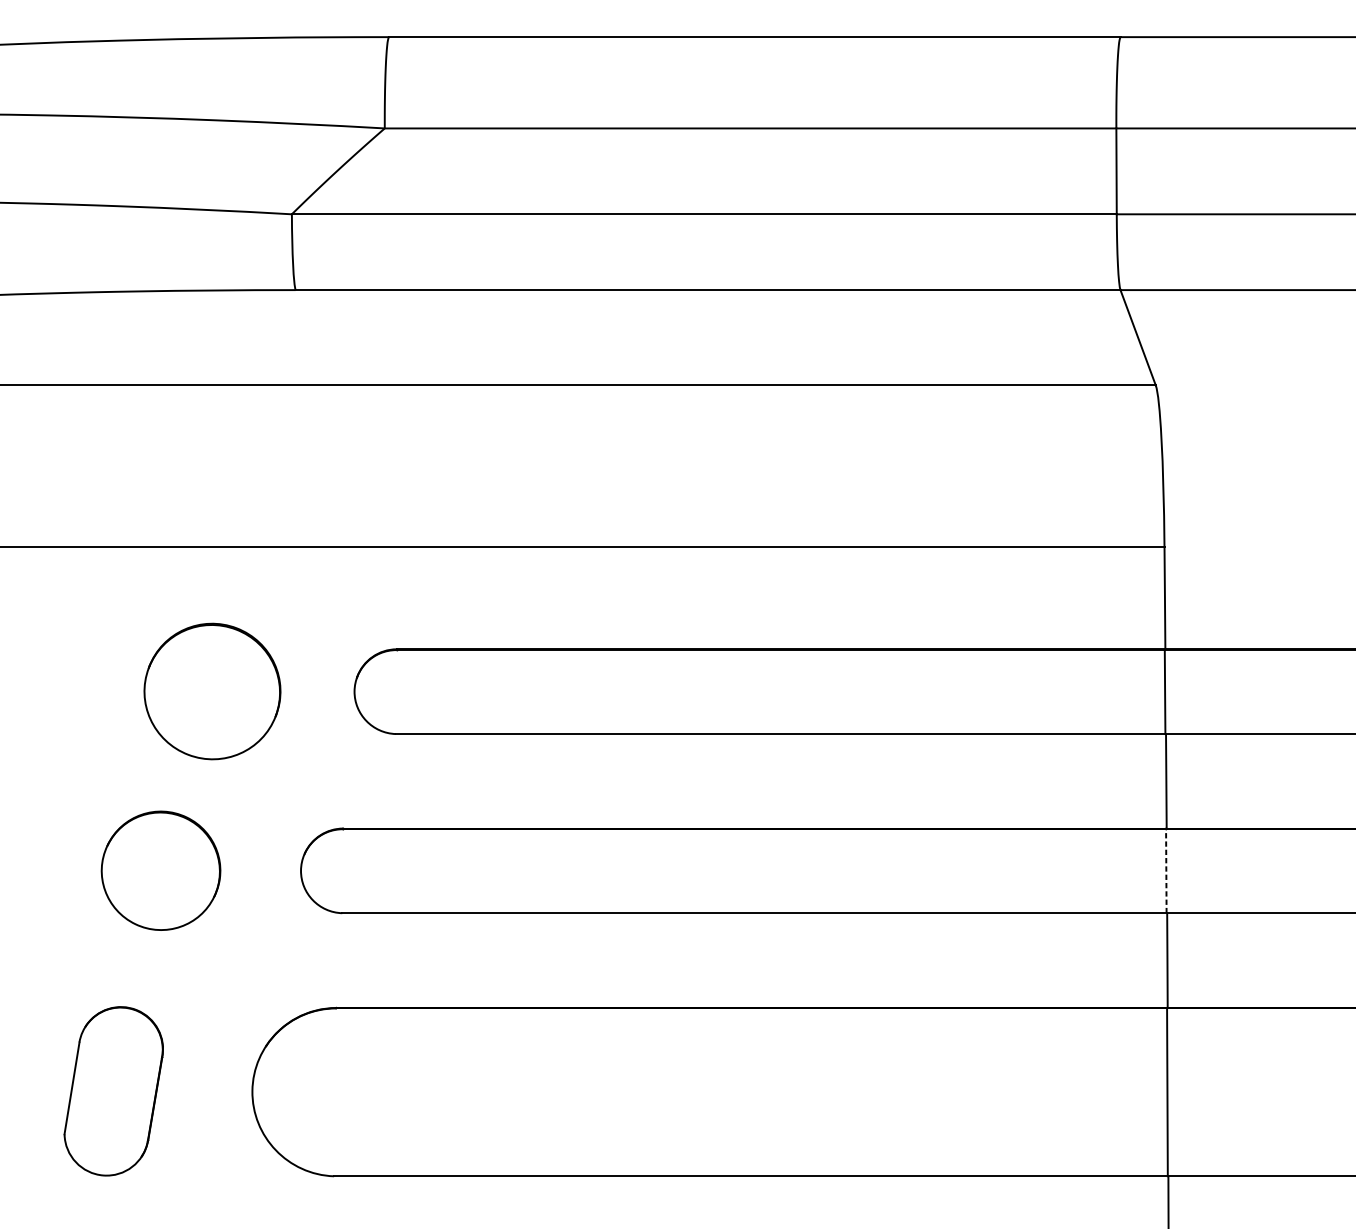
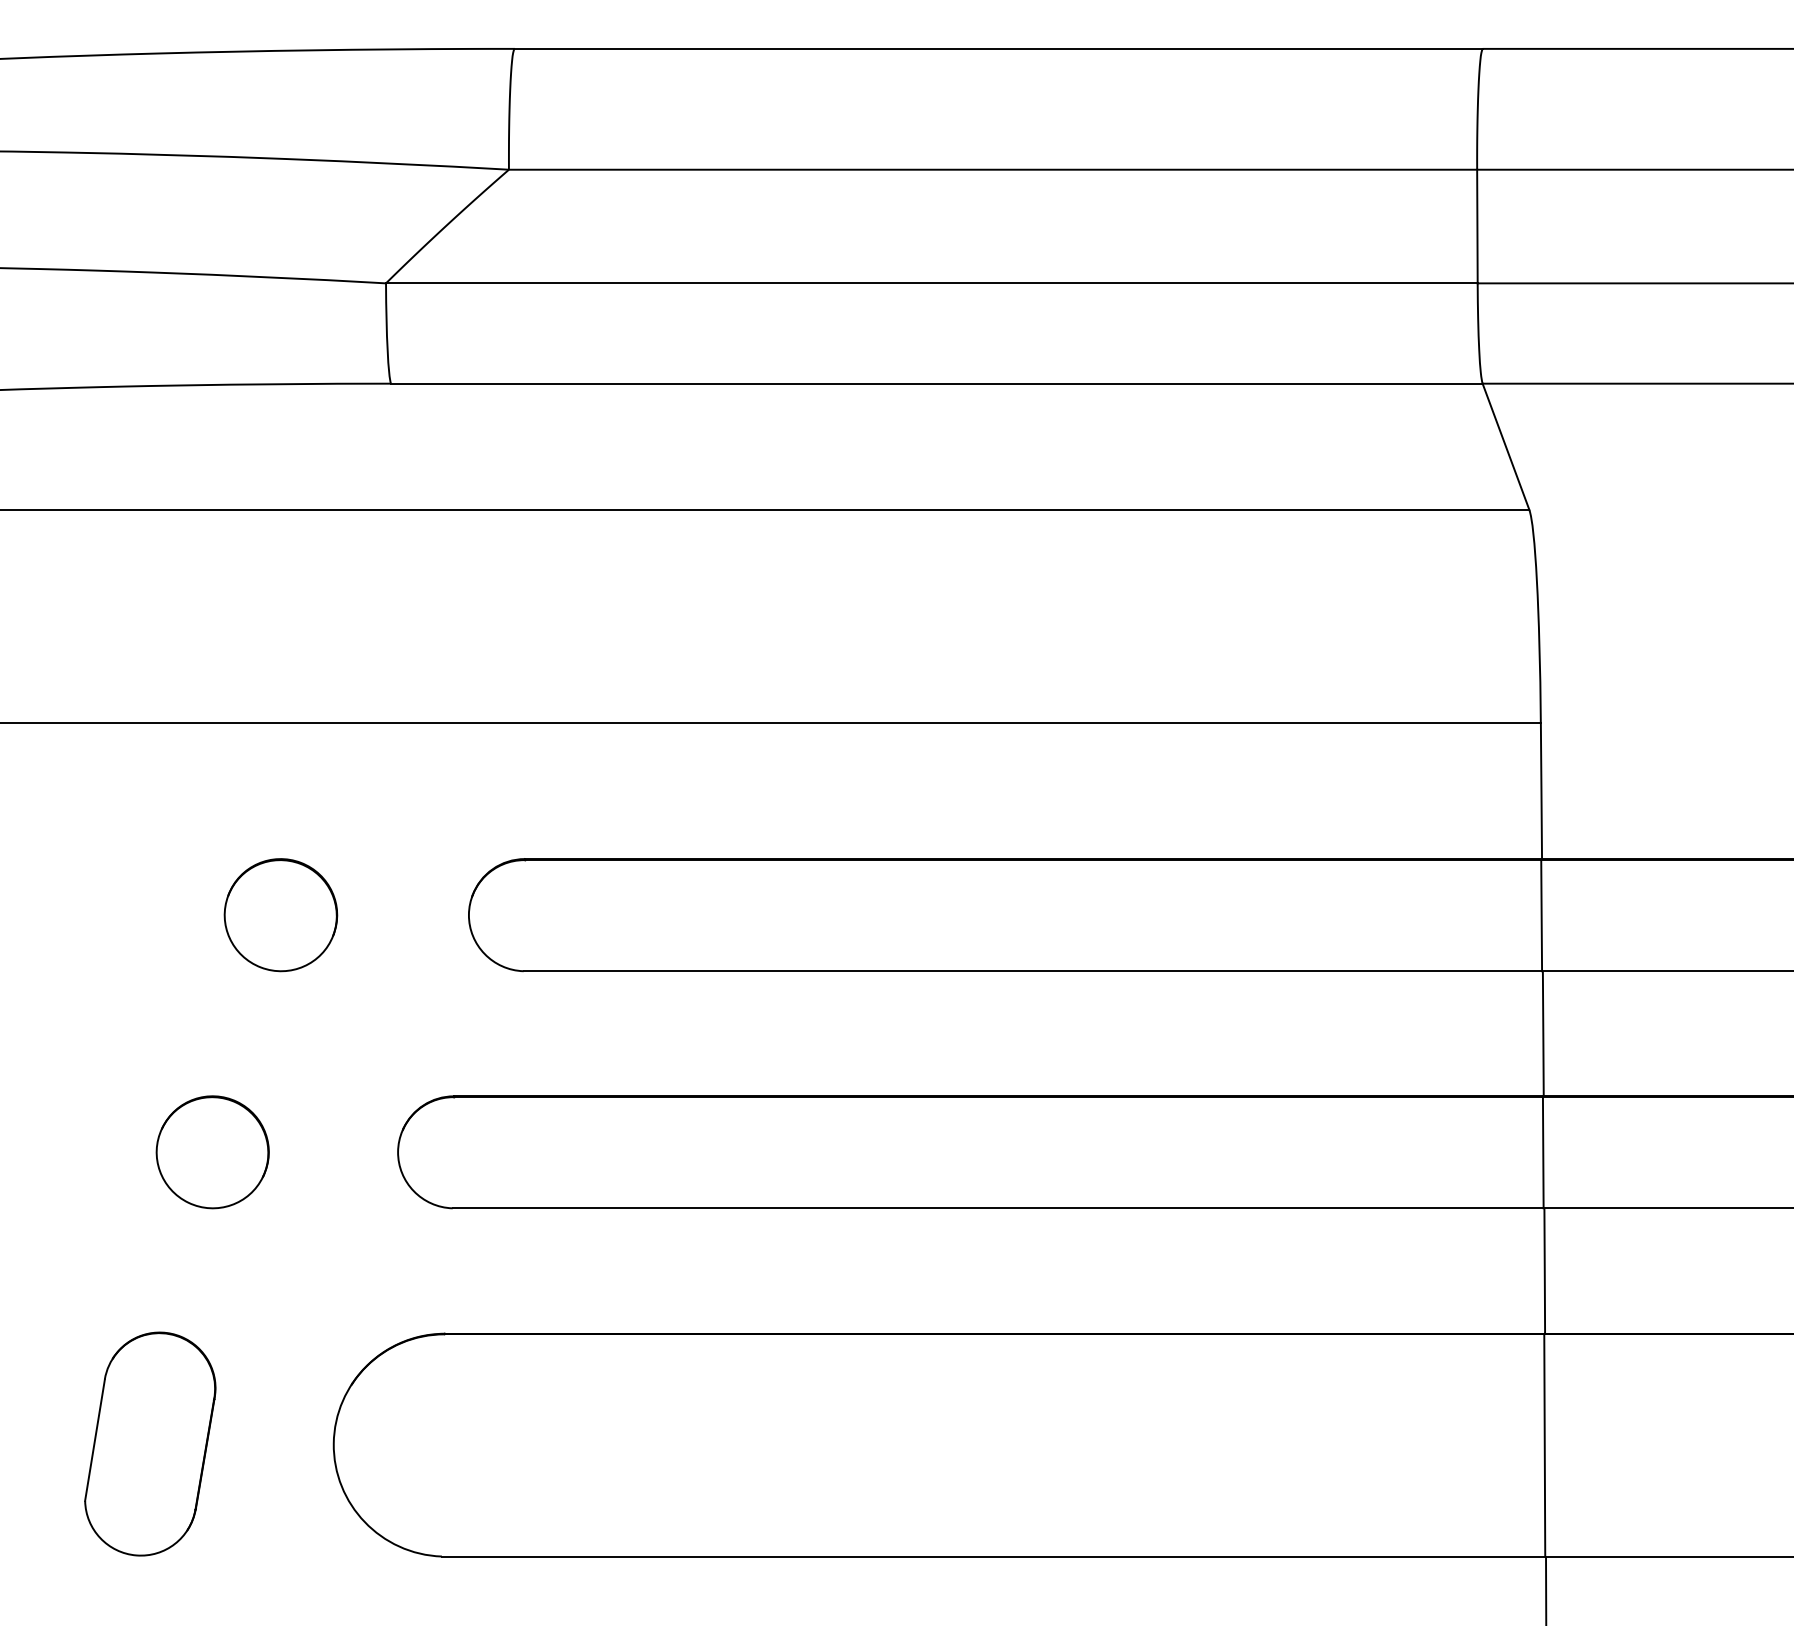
part: (212, 691) -> (280, 915), size x0.62
part: (160, 871) -> (212, 1152), size x0.71
line: (1166, 871) -> (1543, 1152), dashed -> solid

